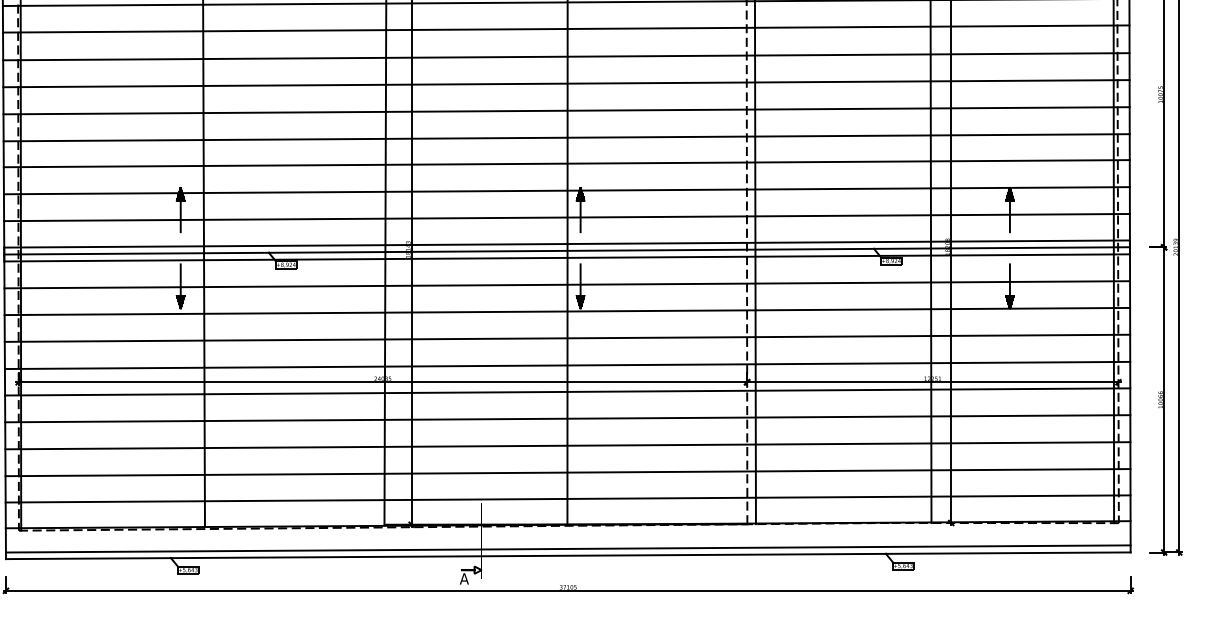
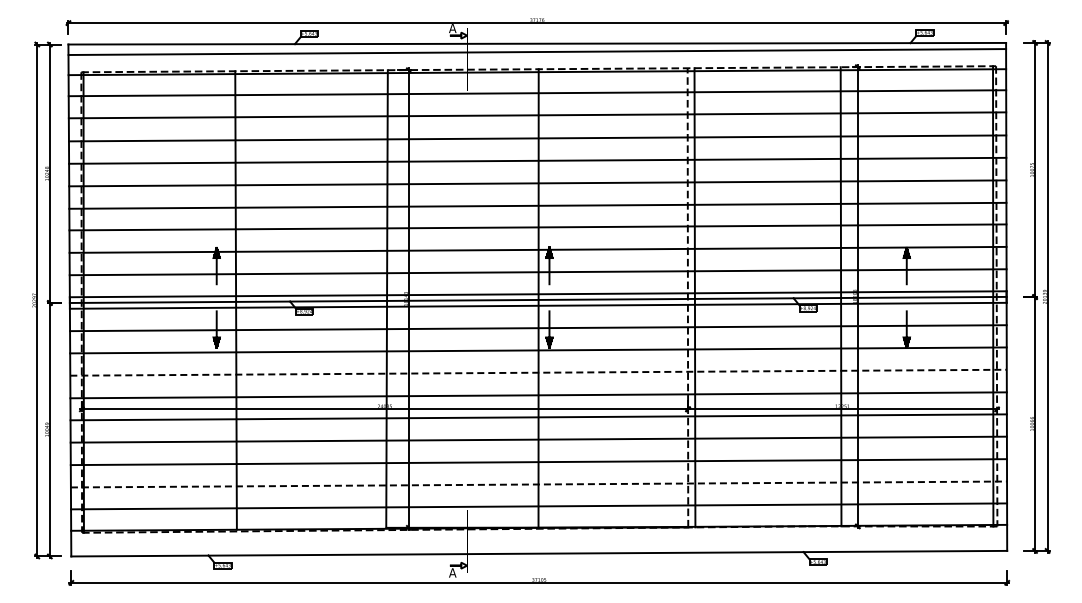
line: (568, 338) -> (539, 372), solid -> dashed
line: (568, 472) -> (539, 484), solid -> dashed
line: (568, 548) -> (539, 547), removed

